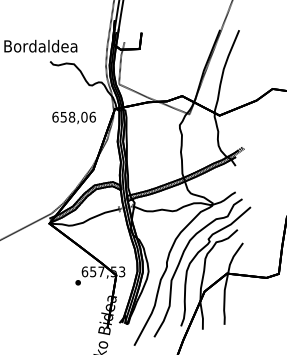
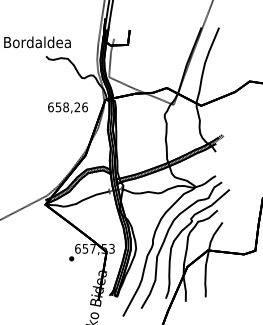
text: (84, 117) -> (77, 107), 658,06 -> 658,26

